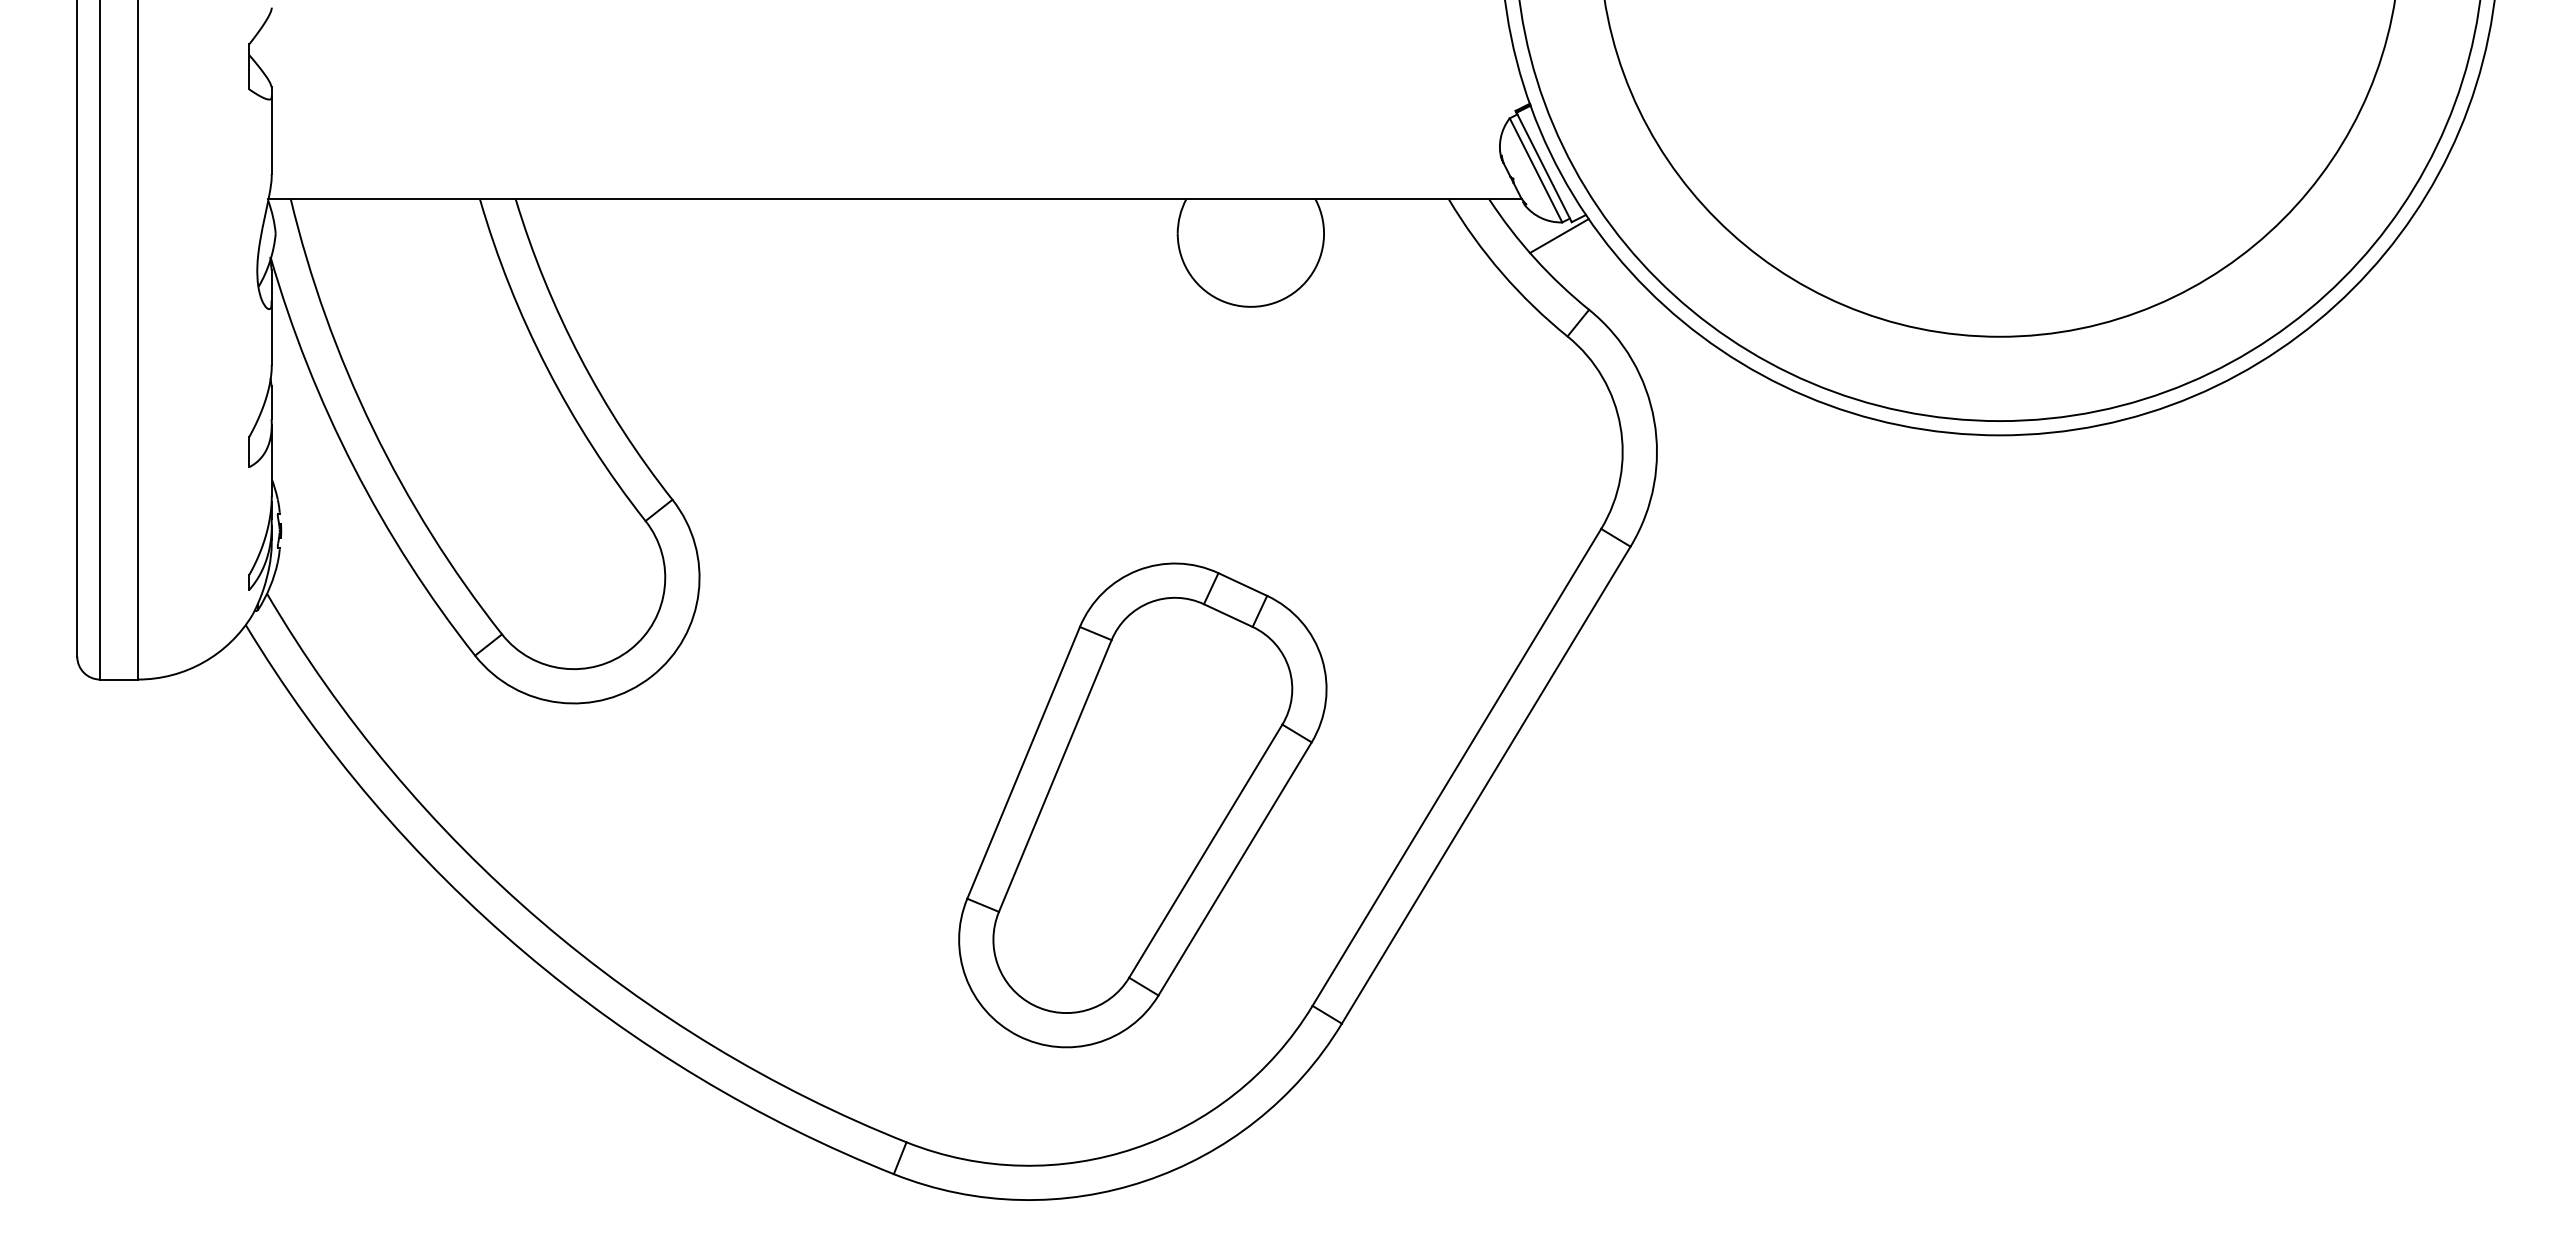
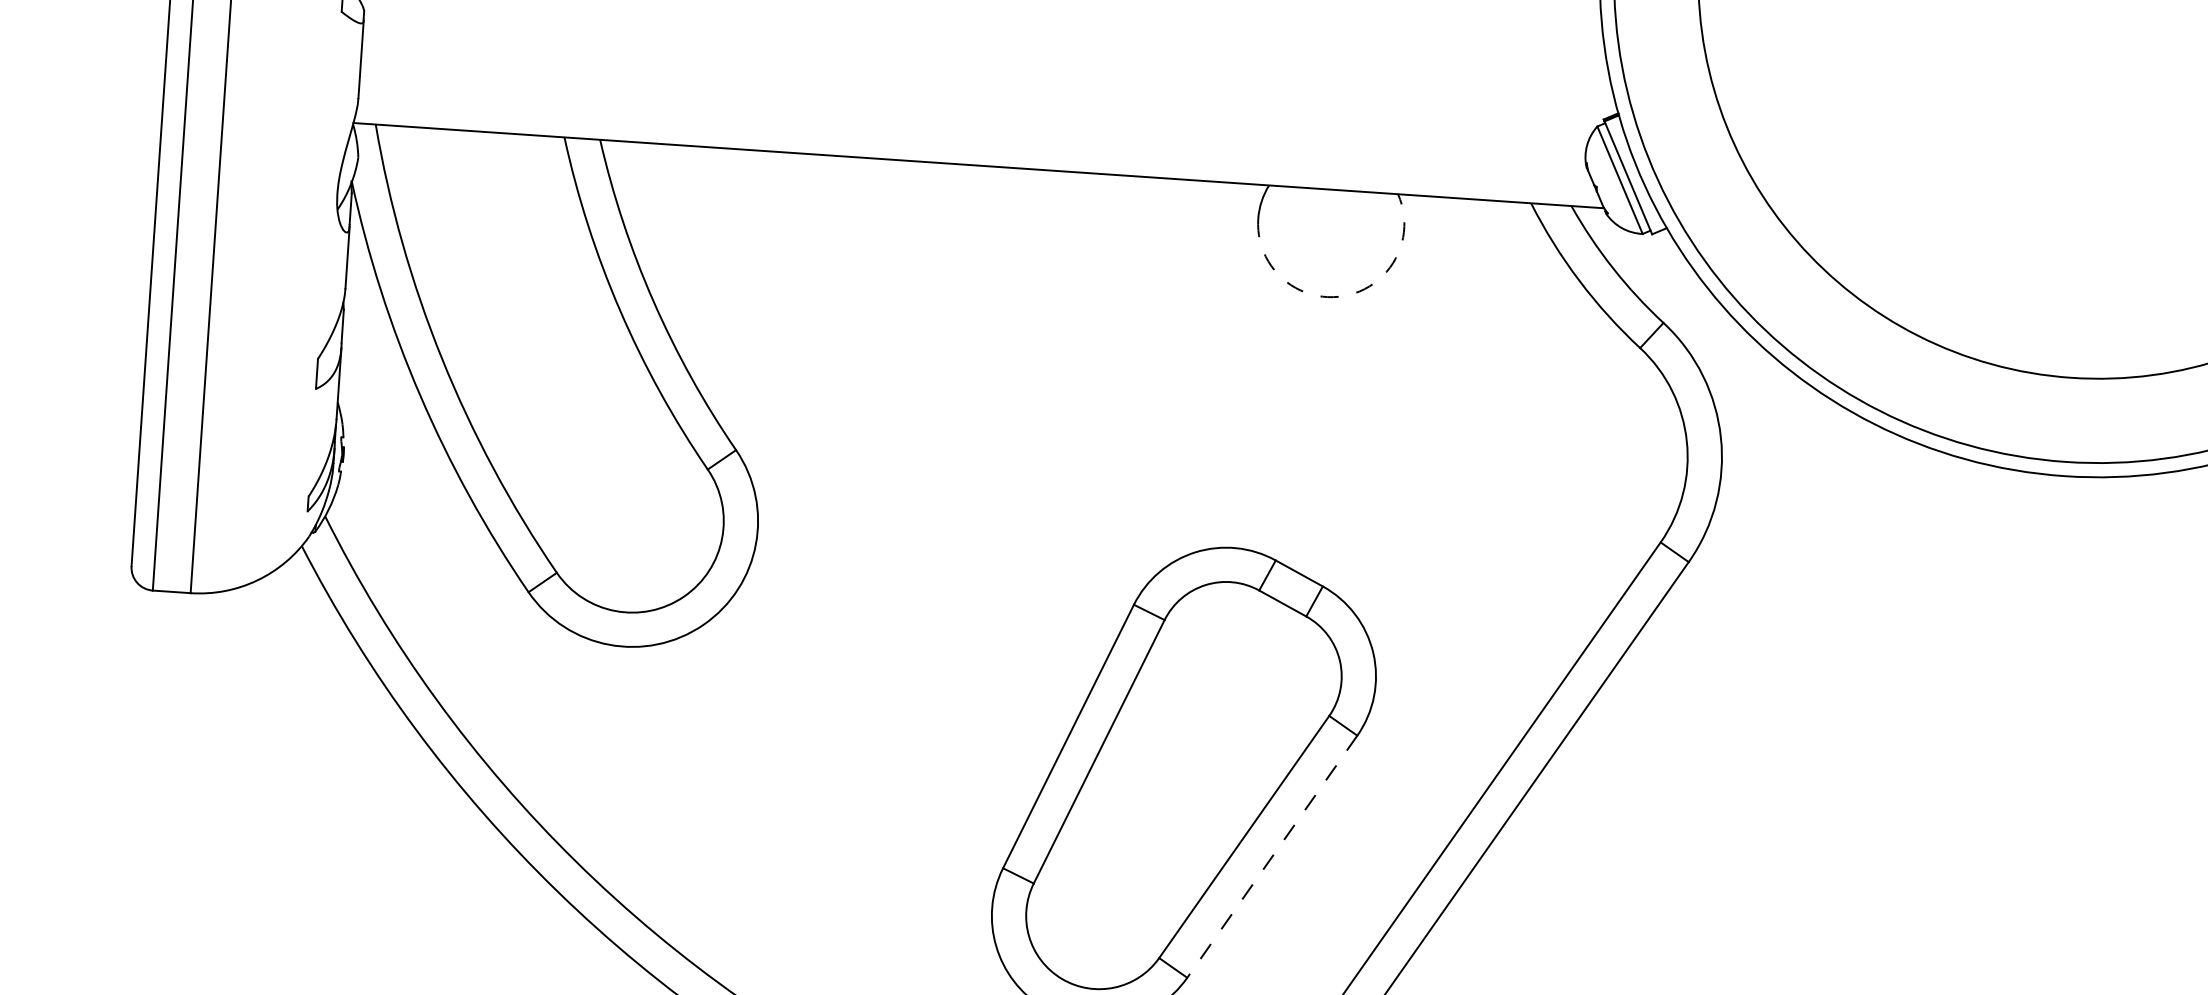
line: (1559, 236) -> (1638, 247), removed
arc: (1268, 304) -> (1344, 295), solid -> dashed
line: (1235, 868) -> (1272, 856), solid -> dashed

